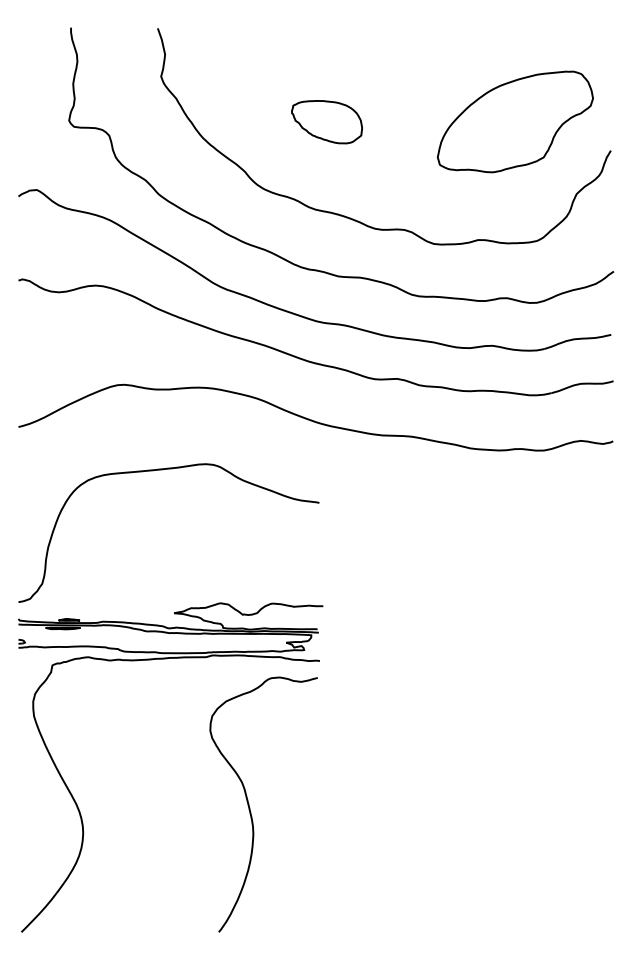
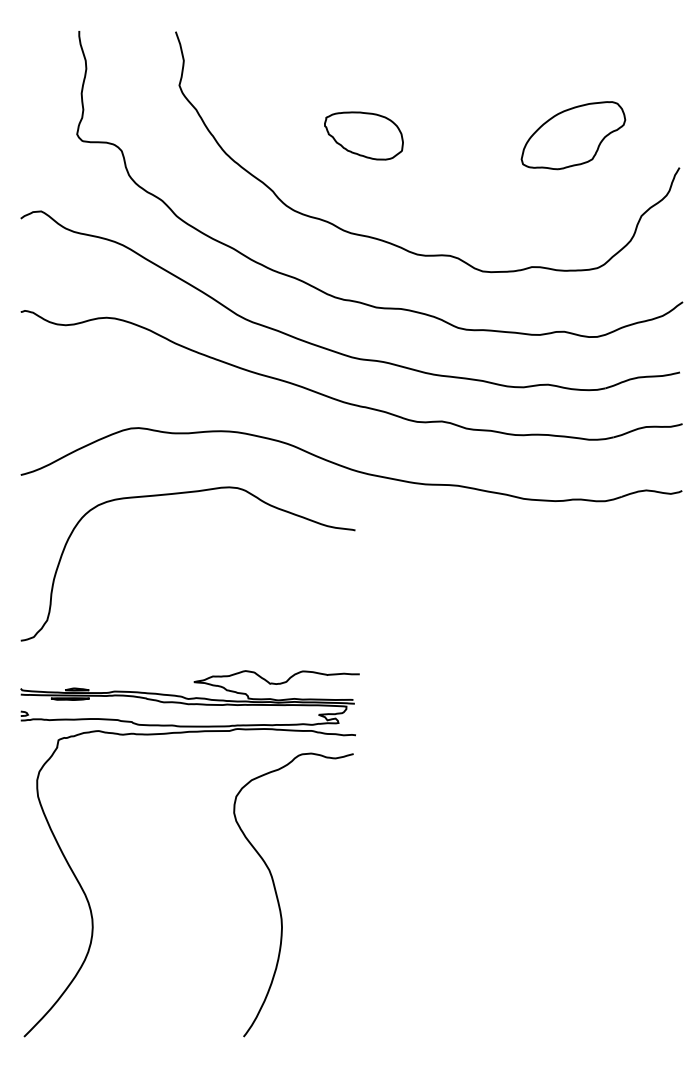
part: (515, 121) -> (573, 135), size x0.6
curve: (161, 470) -> (179, 494), moved

